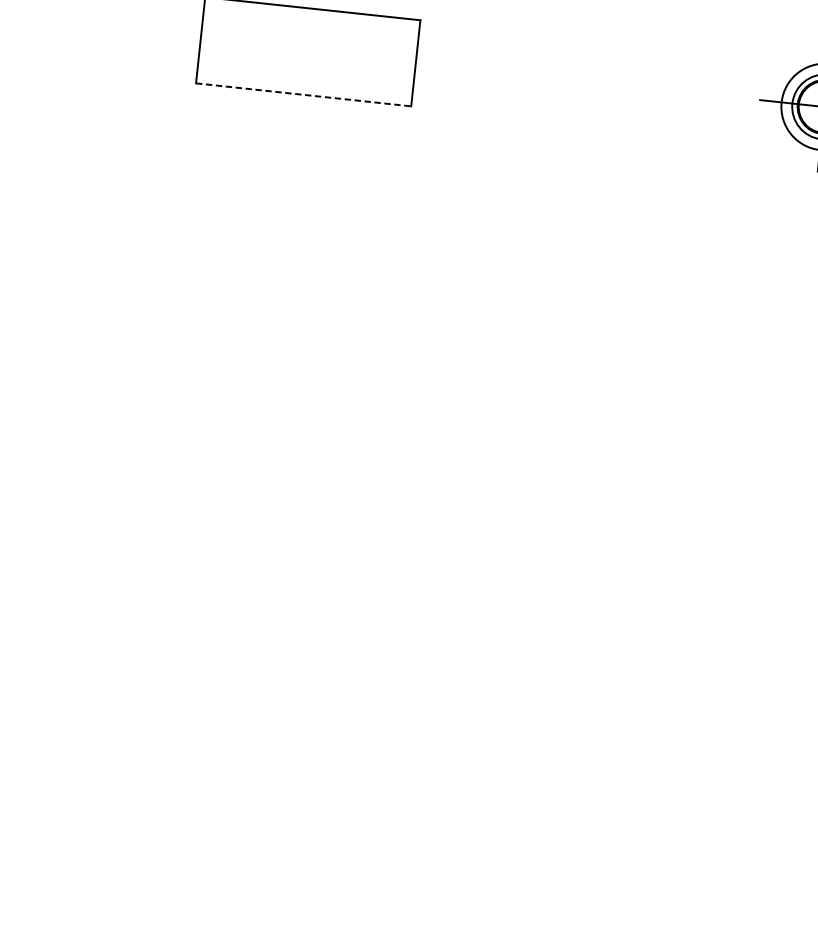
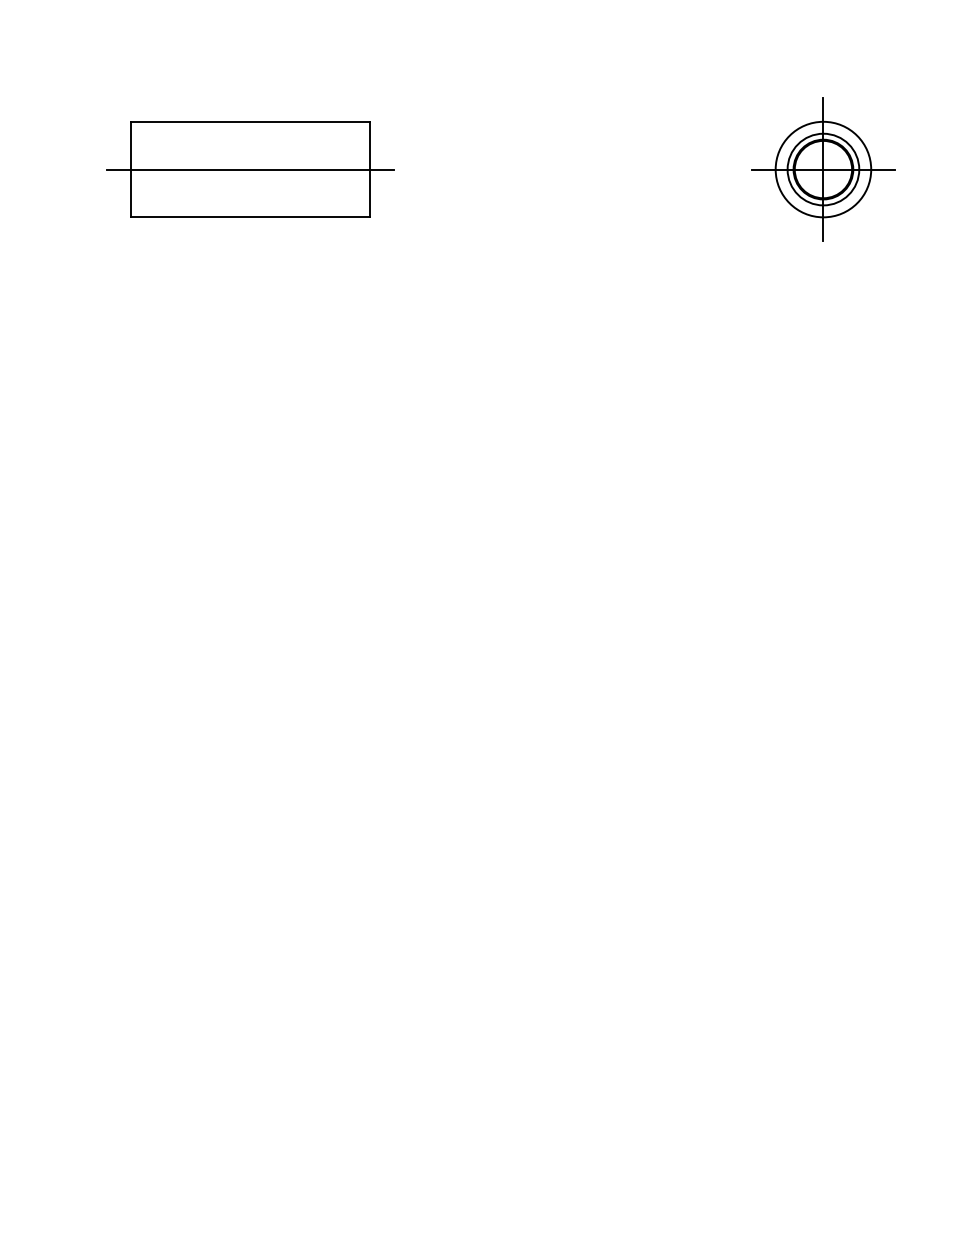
line: (307, 51) -> (249, 169), added
line: (303, 95) -> (250, 217), dashed -> solid

